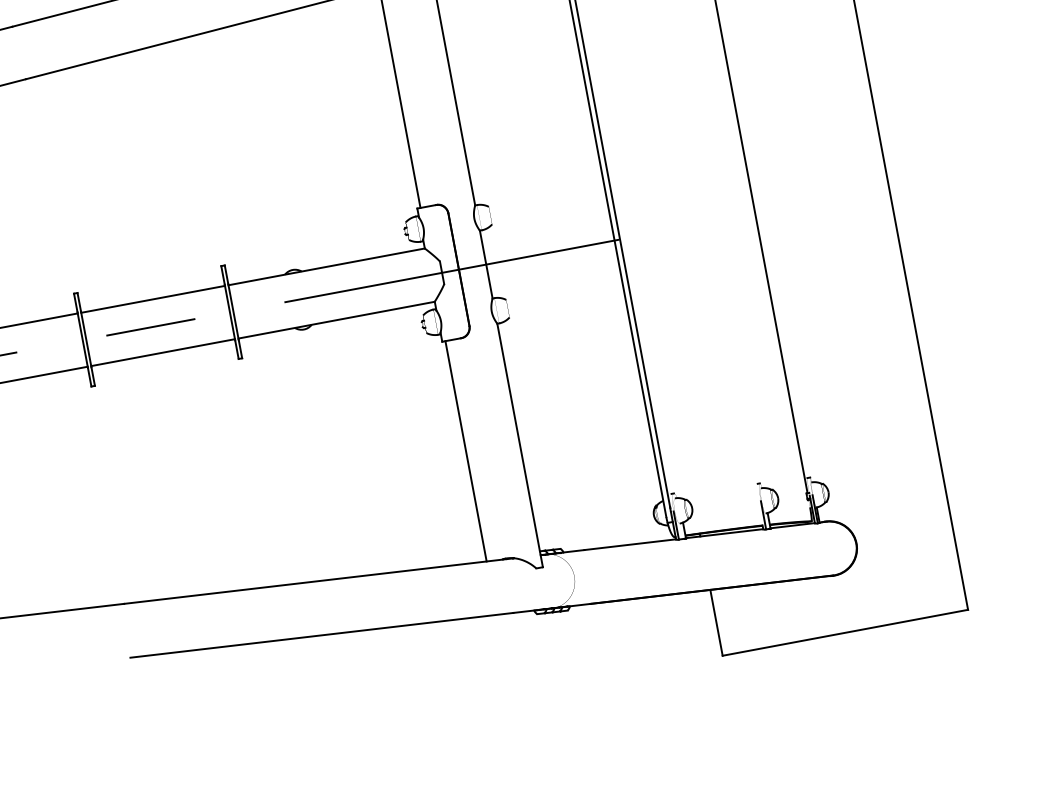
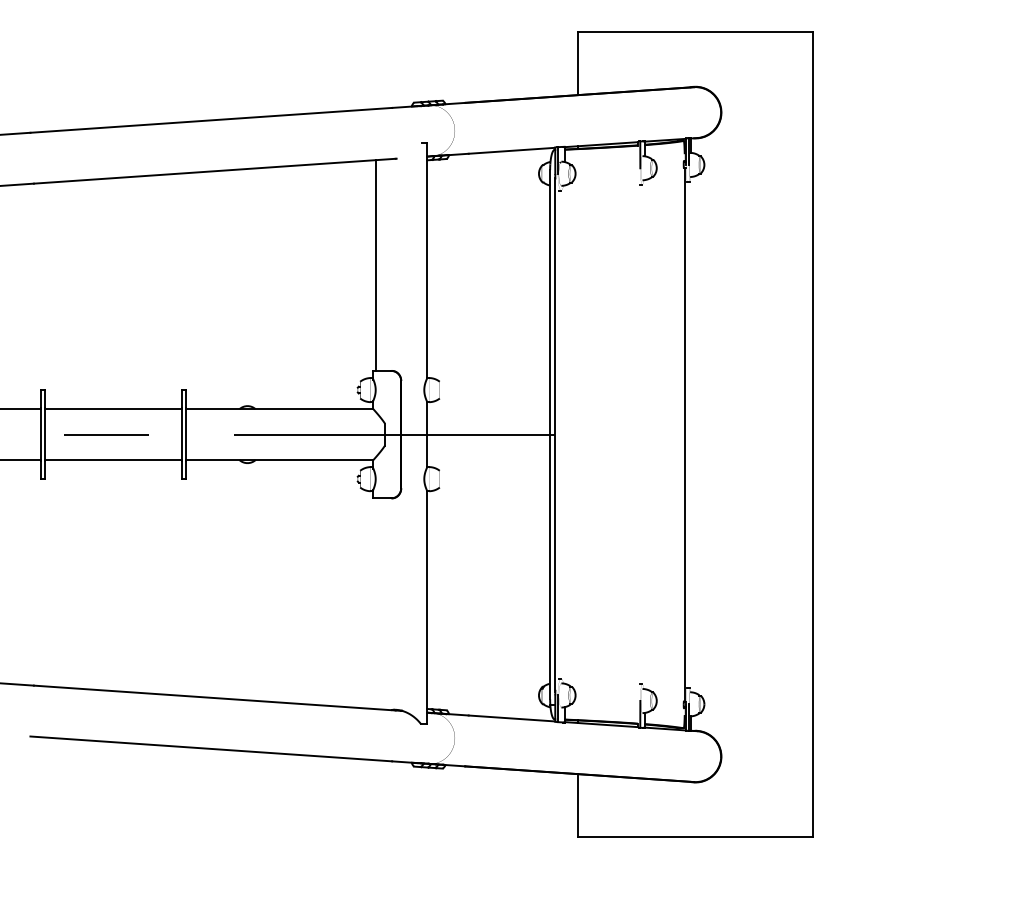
line: (466, 451) -> (376, 603), removed

